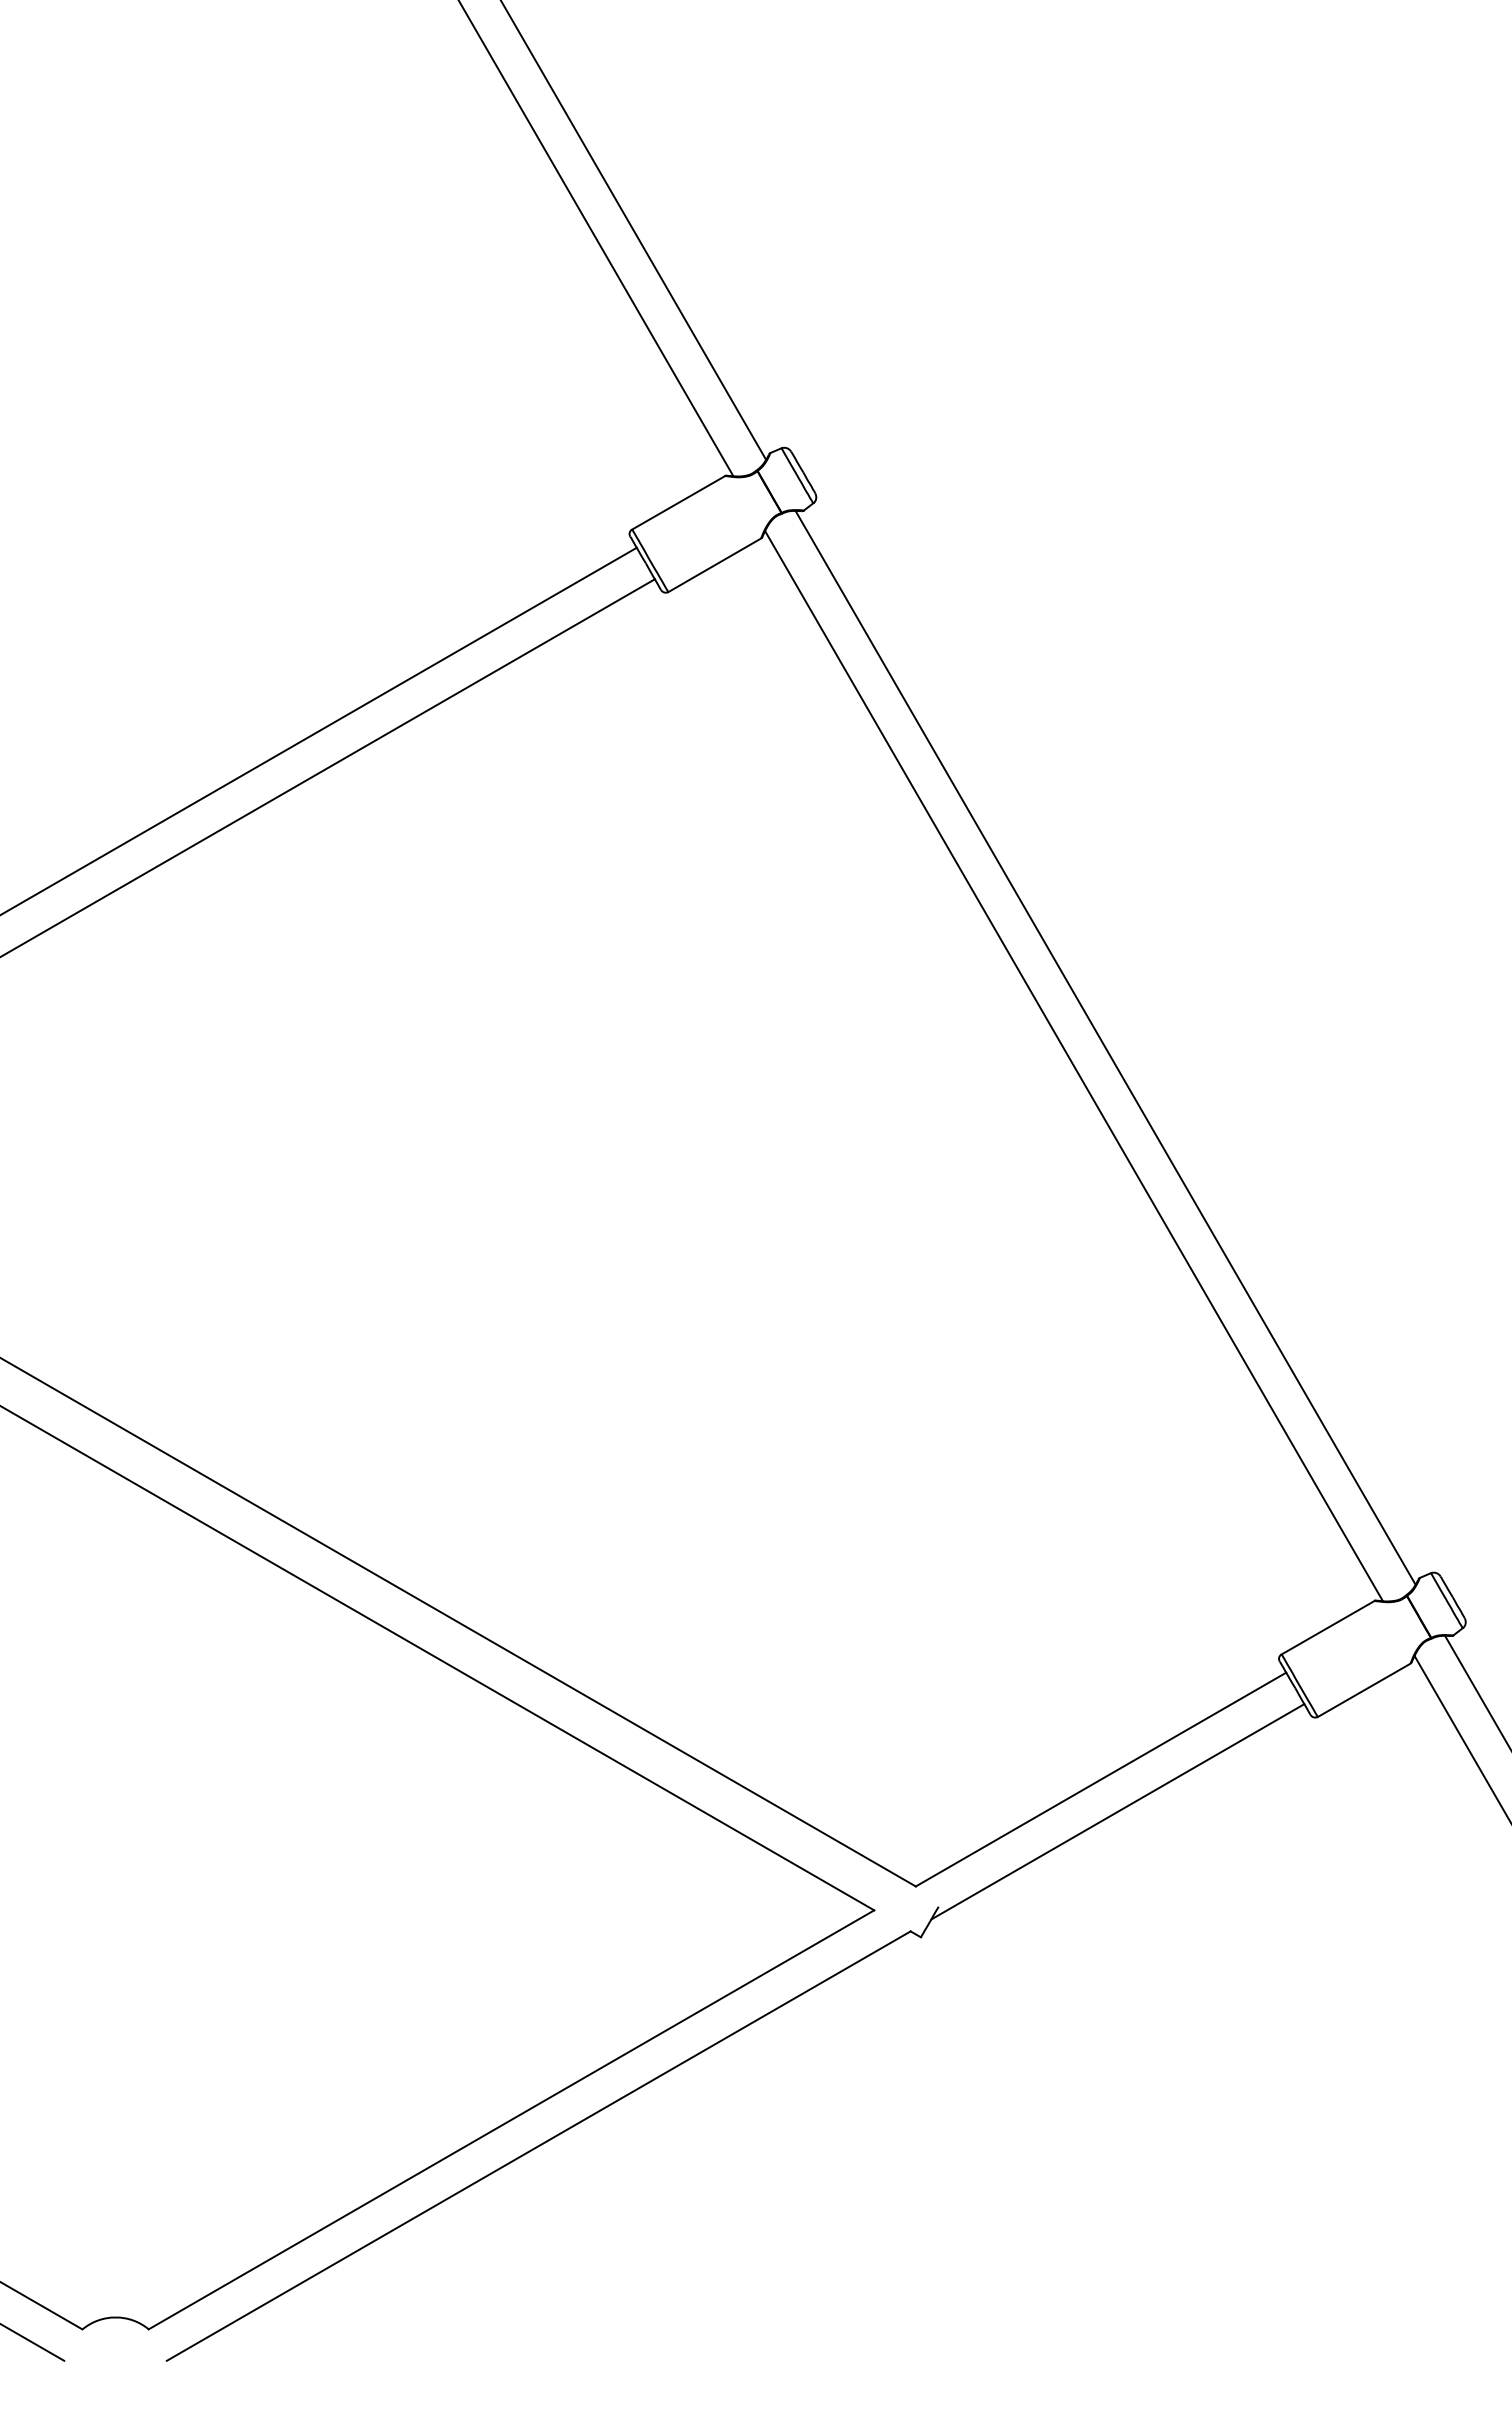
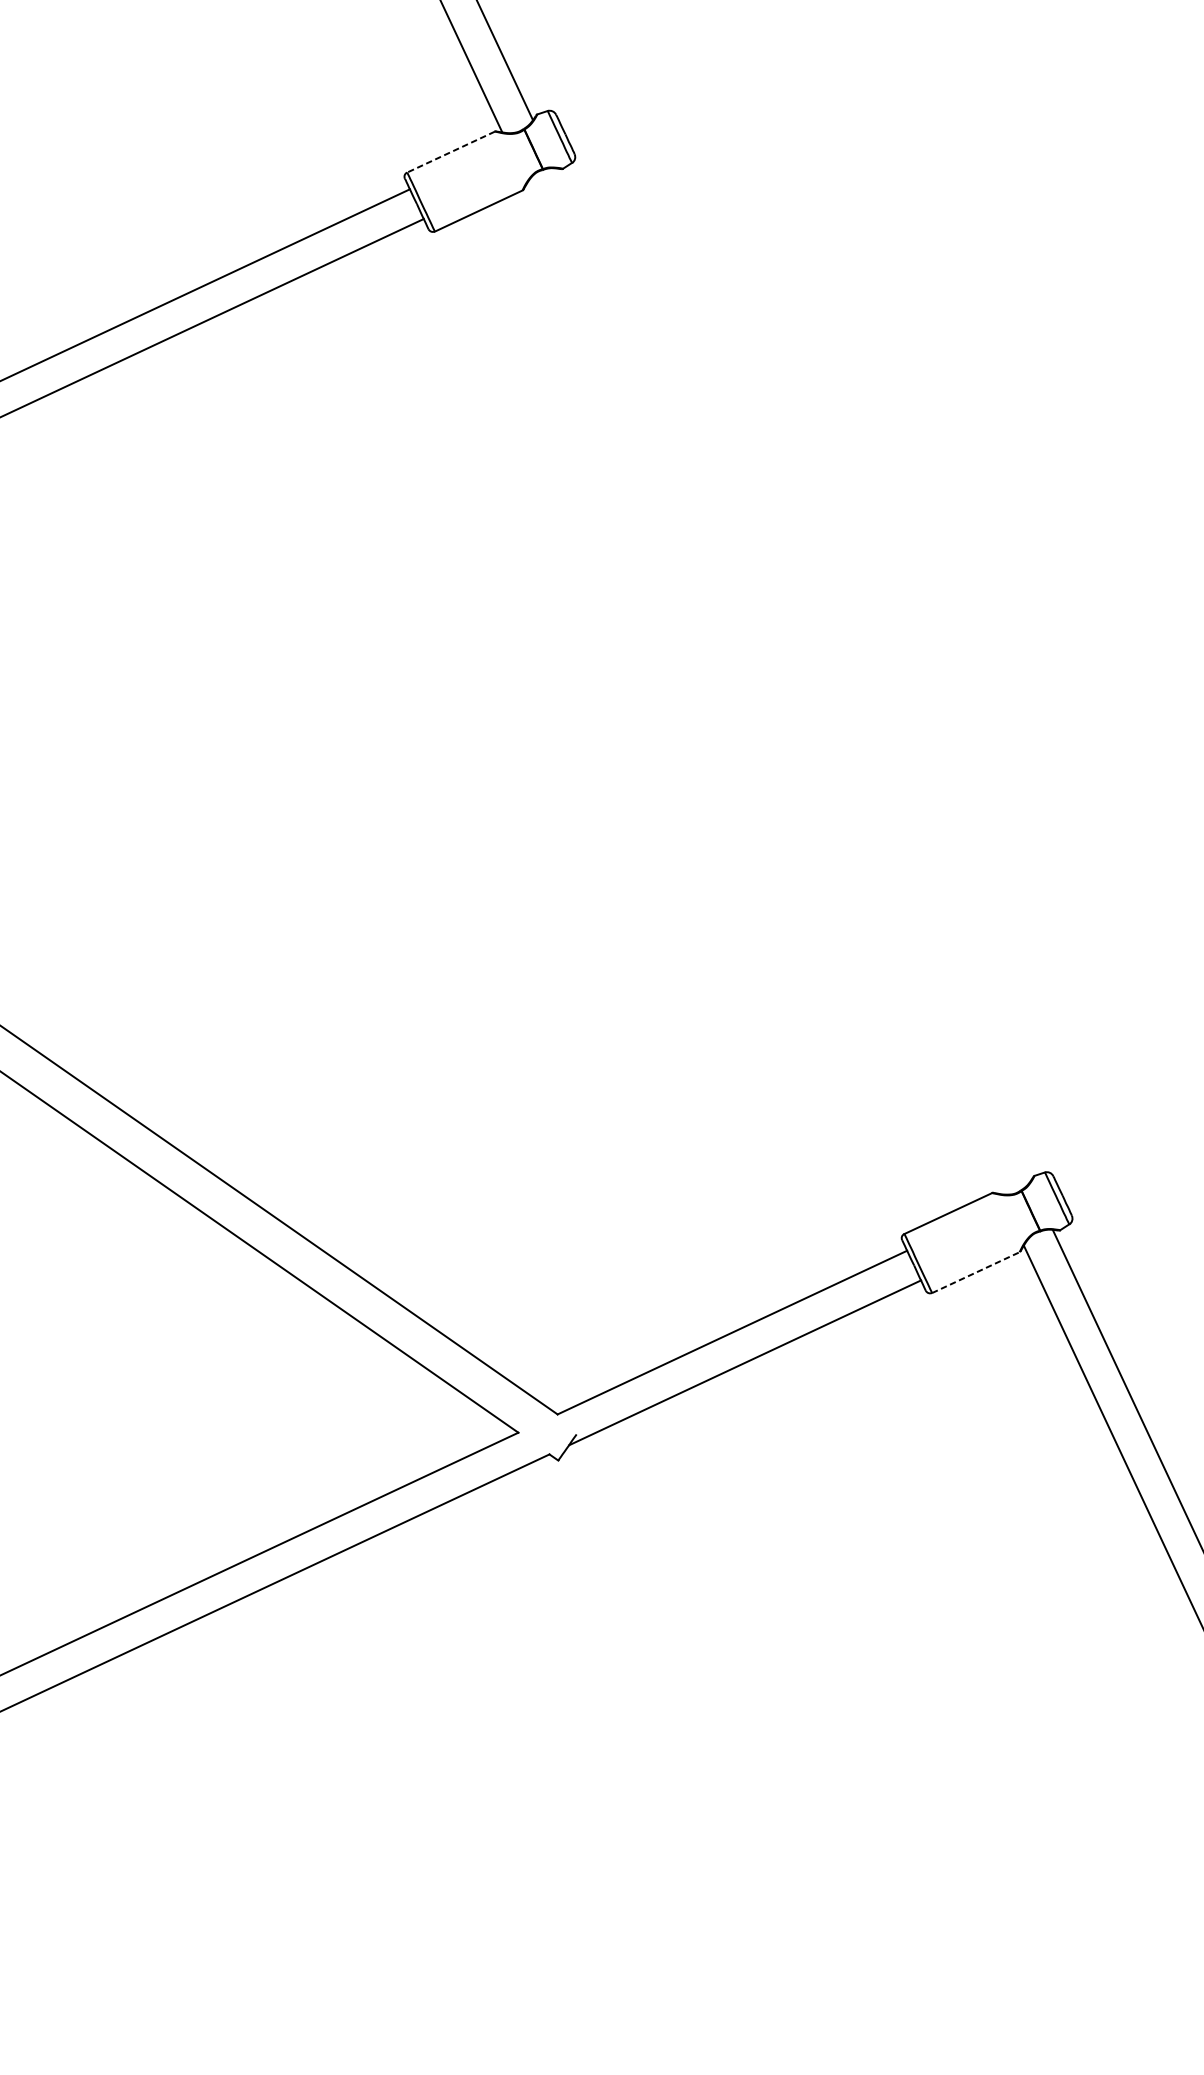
line: (678, 502) -> (450, 151), solid -> dashed
line: (1105, 1047) -> (792, 674), removed
line: (1073, 1066) -> (762, 689), removed
line: (1364, 1690) -> (976, 1272), solid -> dashed

